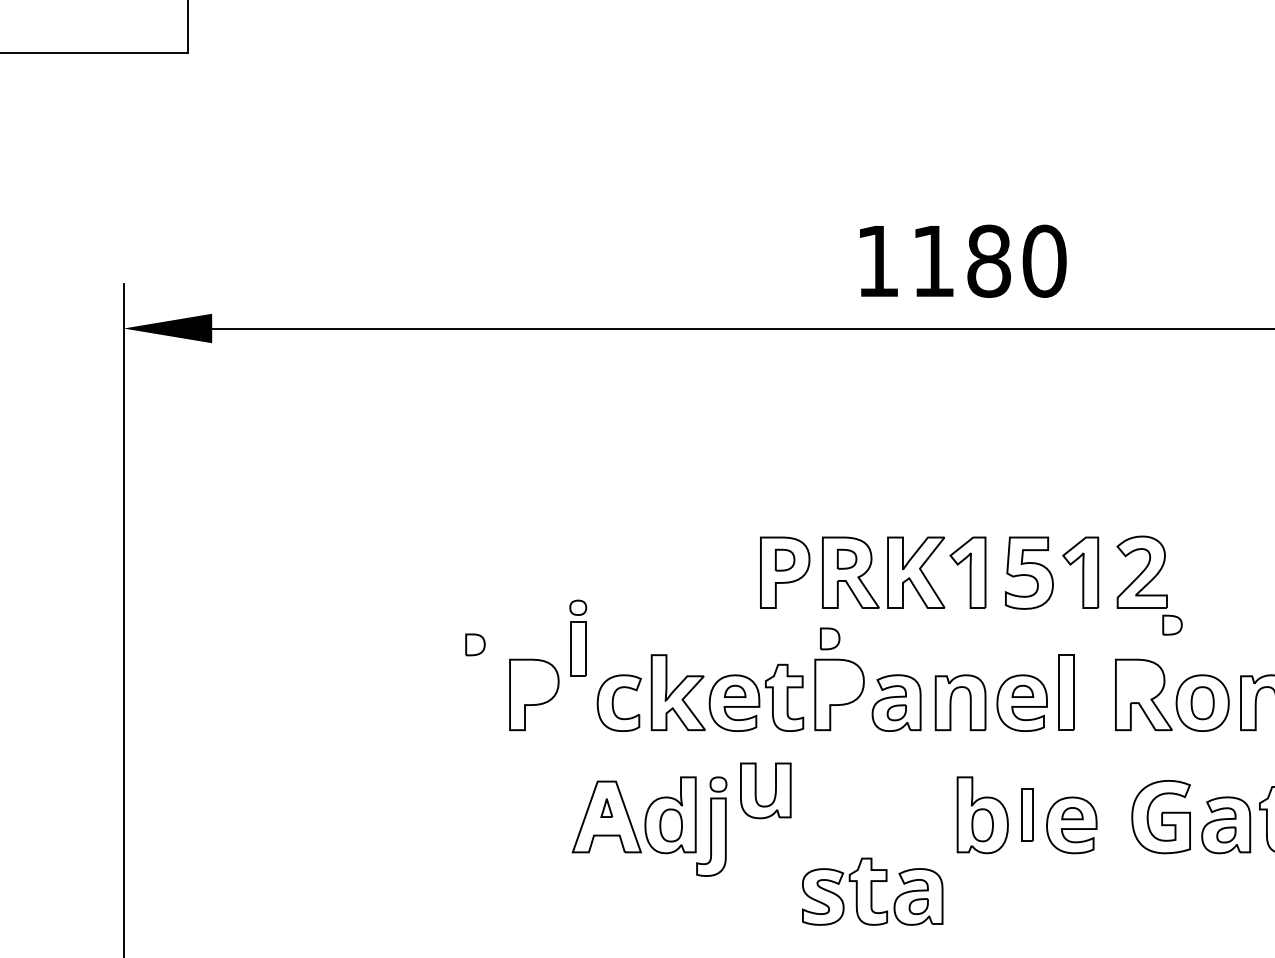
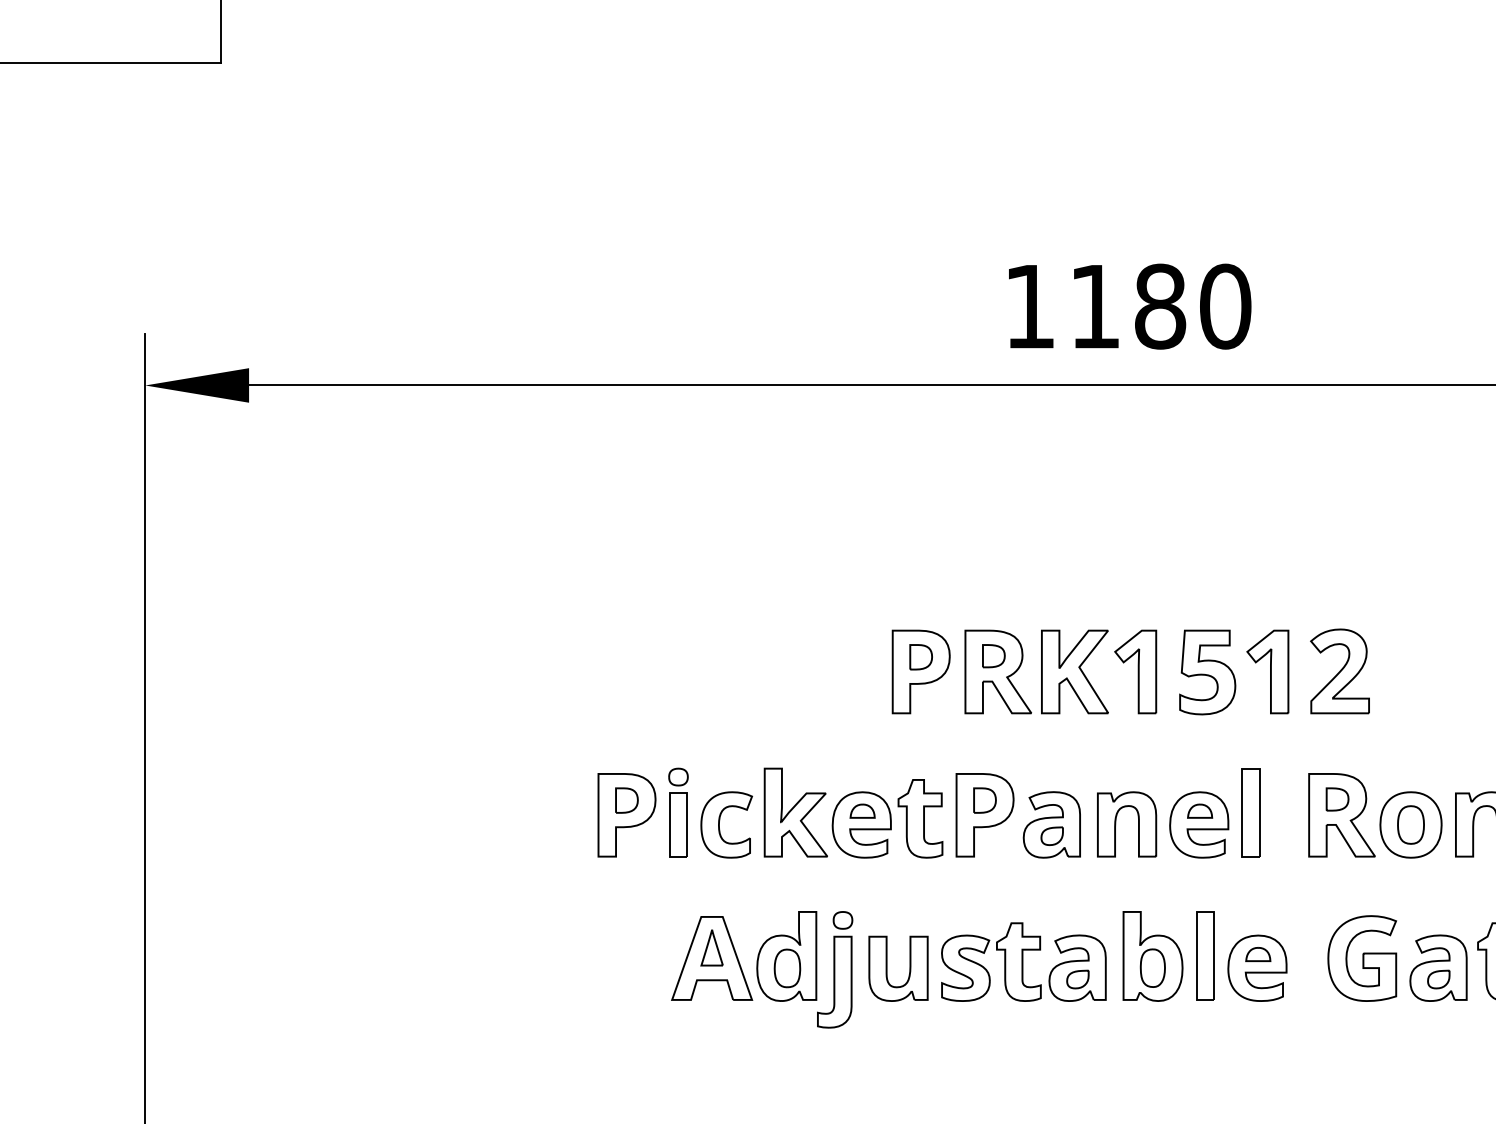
part: (1172, 625) -> (1337, 799), moved
part: (578, 637) -> (678, 812), moved
part: (829, 638) -> (984, 800), moved
part: (475, 644) -> (626, 800), moved
part: (756, 790) -> (887, 968), moved
part: (606, 807) -> (711, 947), size x1.67
part: (1027, 814) -> (1205, 955), size x1.43
part: (872, 891) -> (1023, 961), moved

